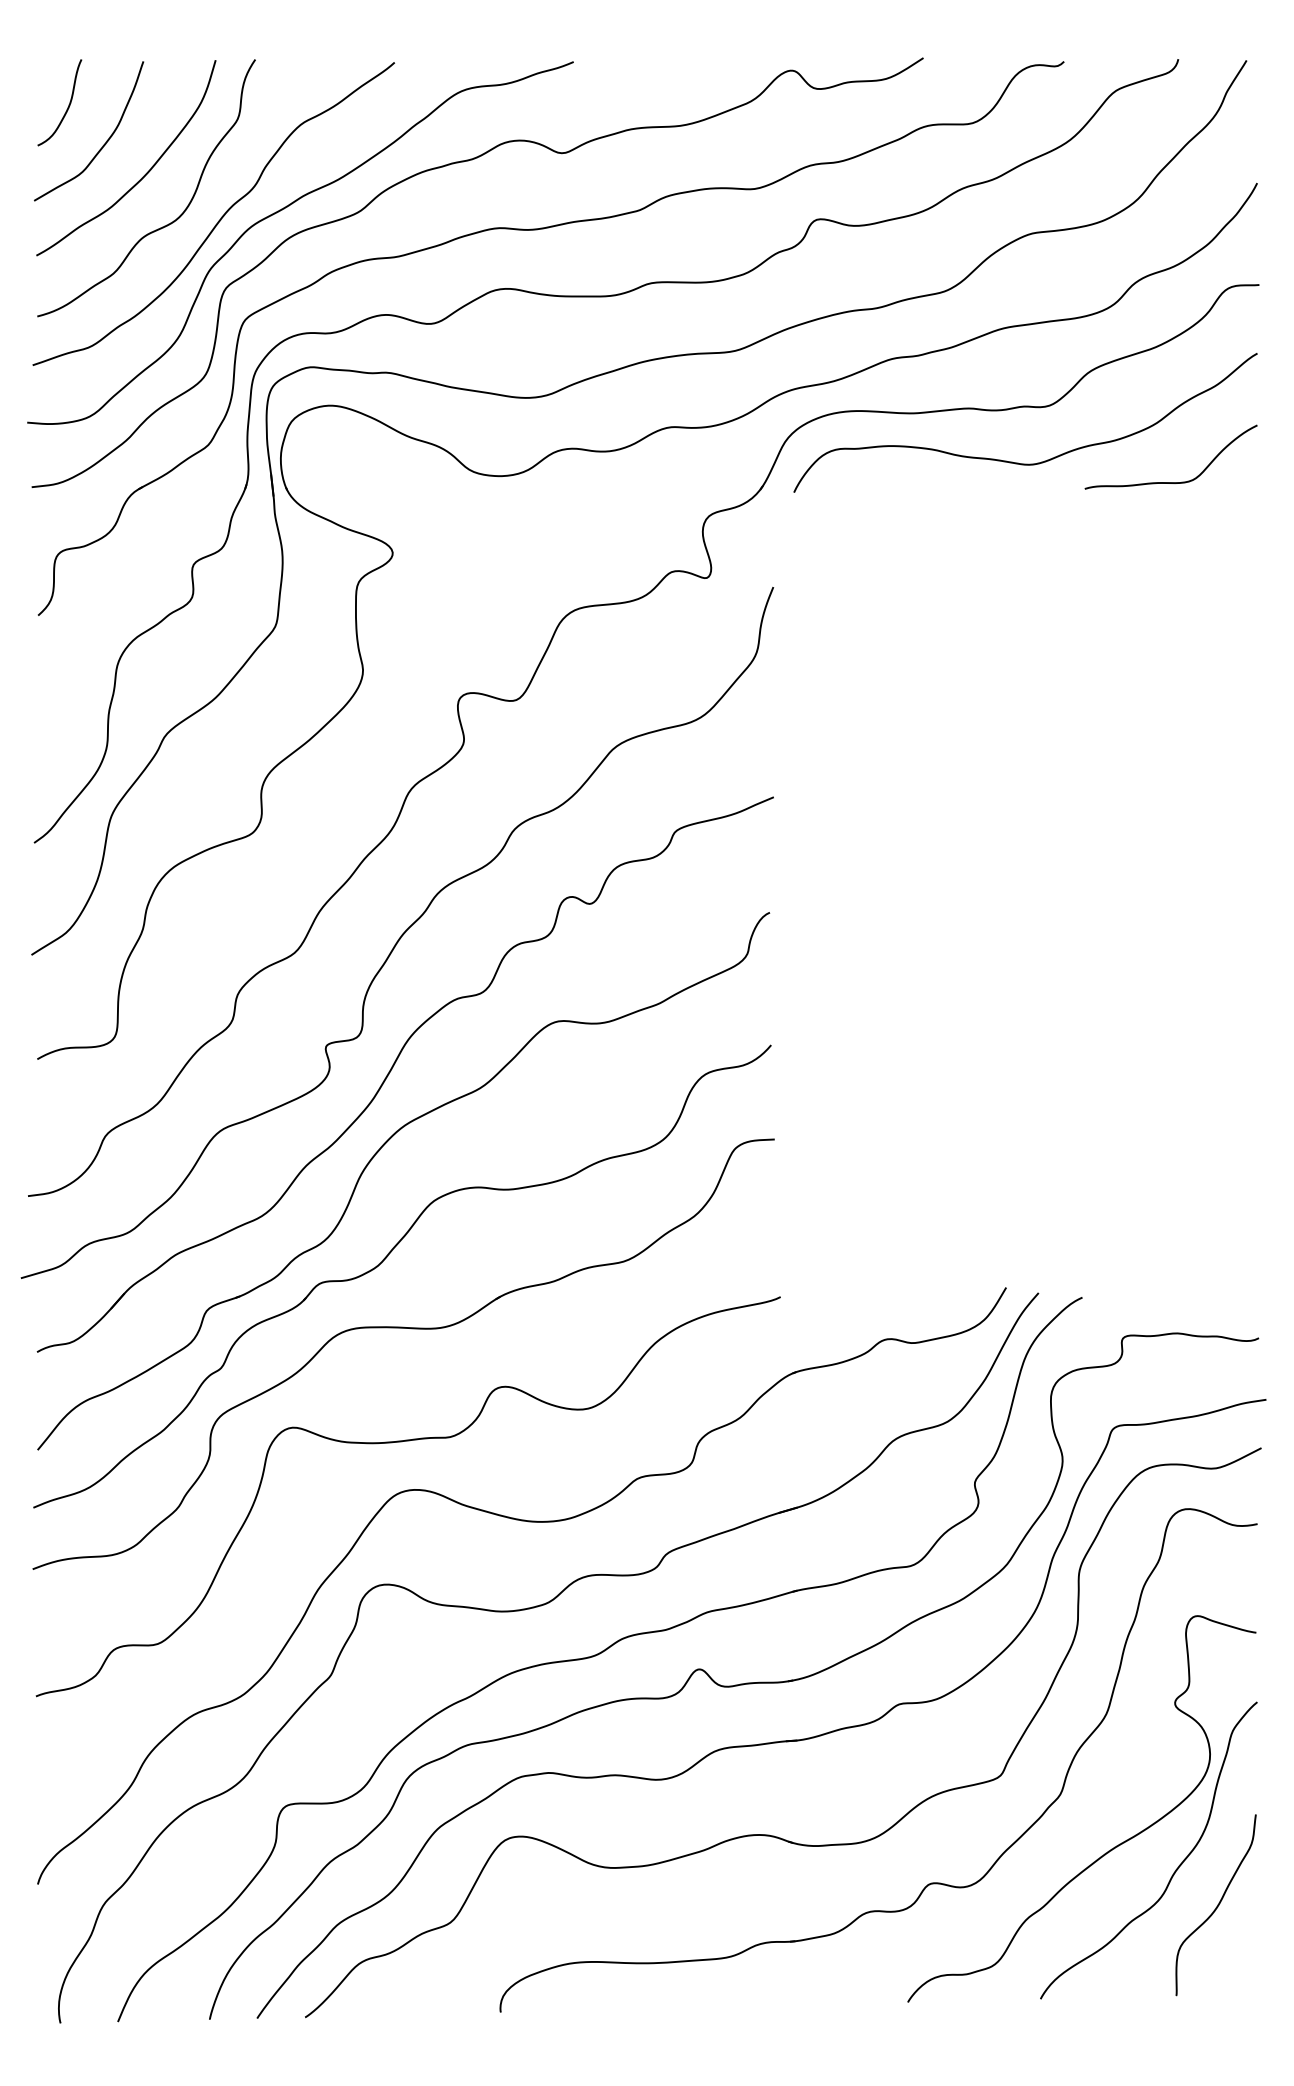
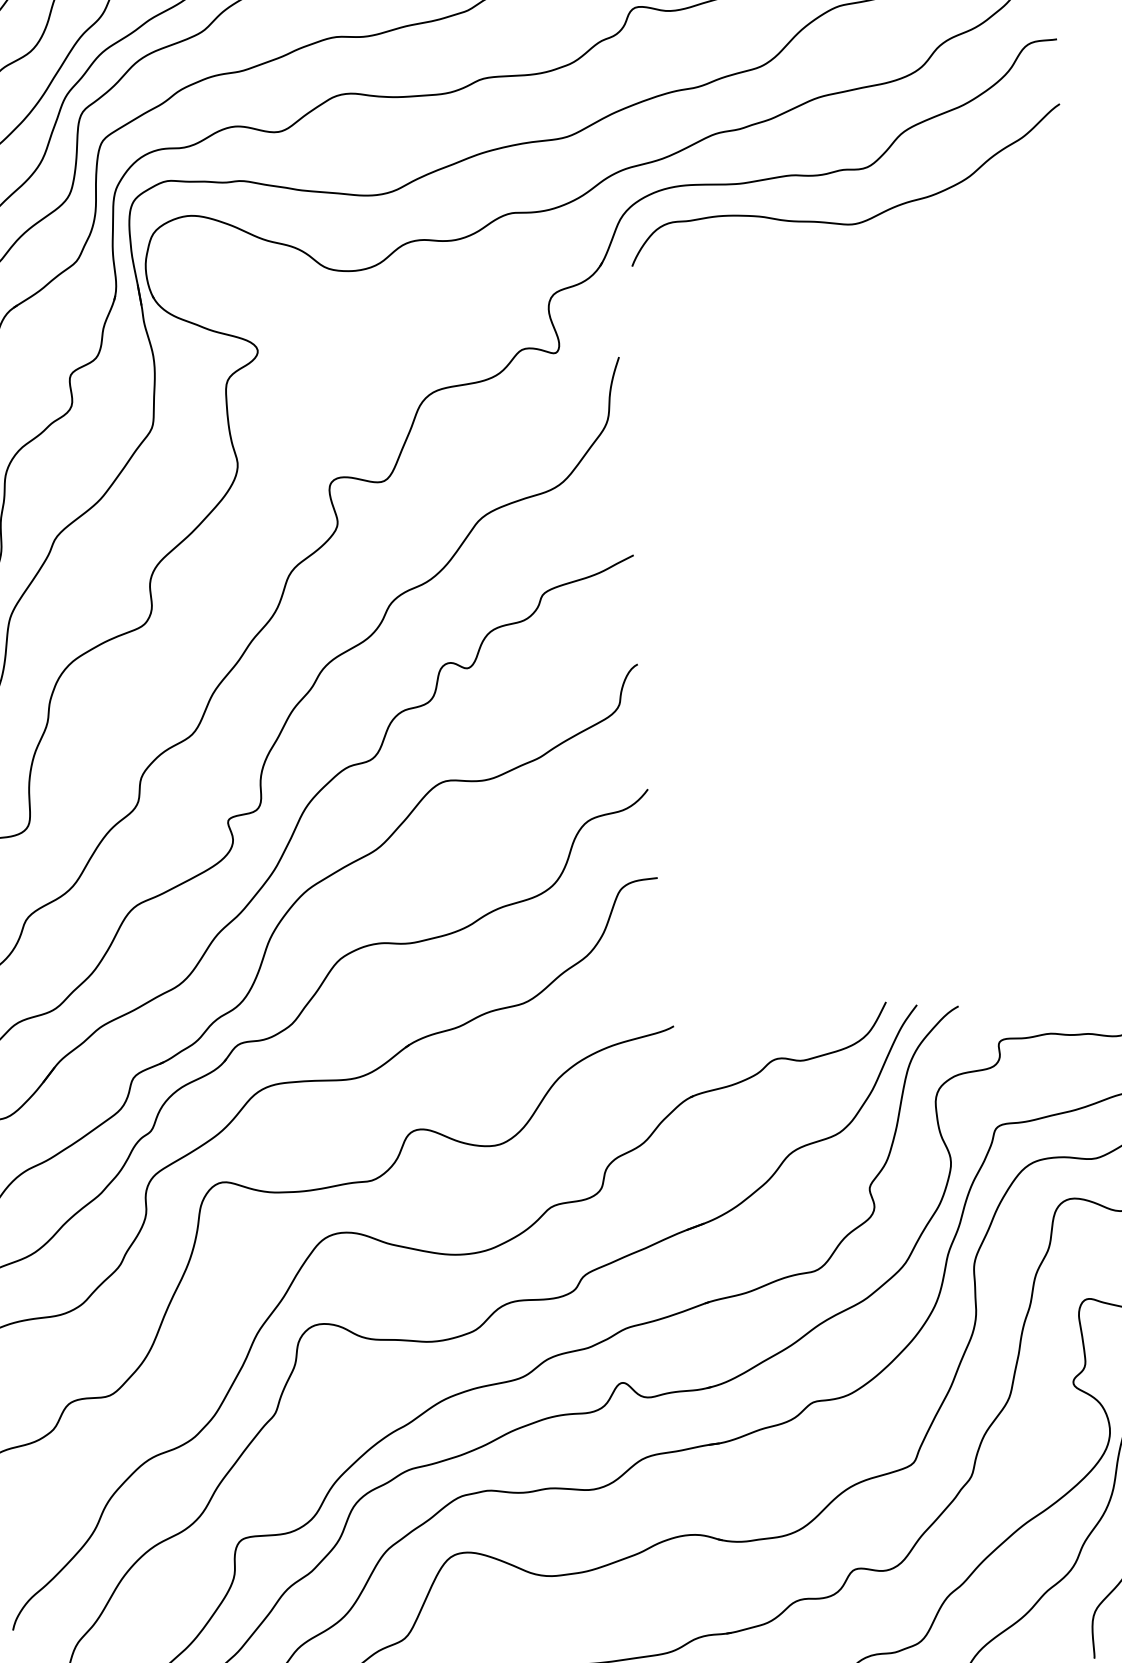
curve: (1170, 482) -> (986, 231), removed

